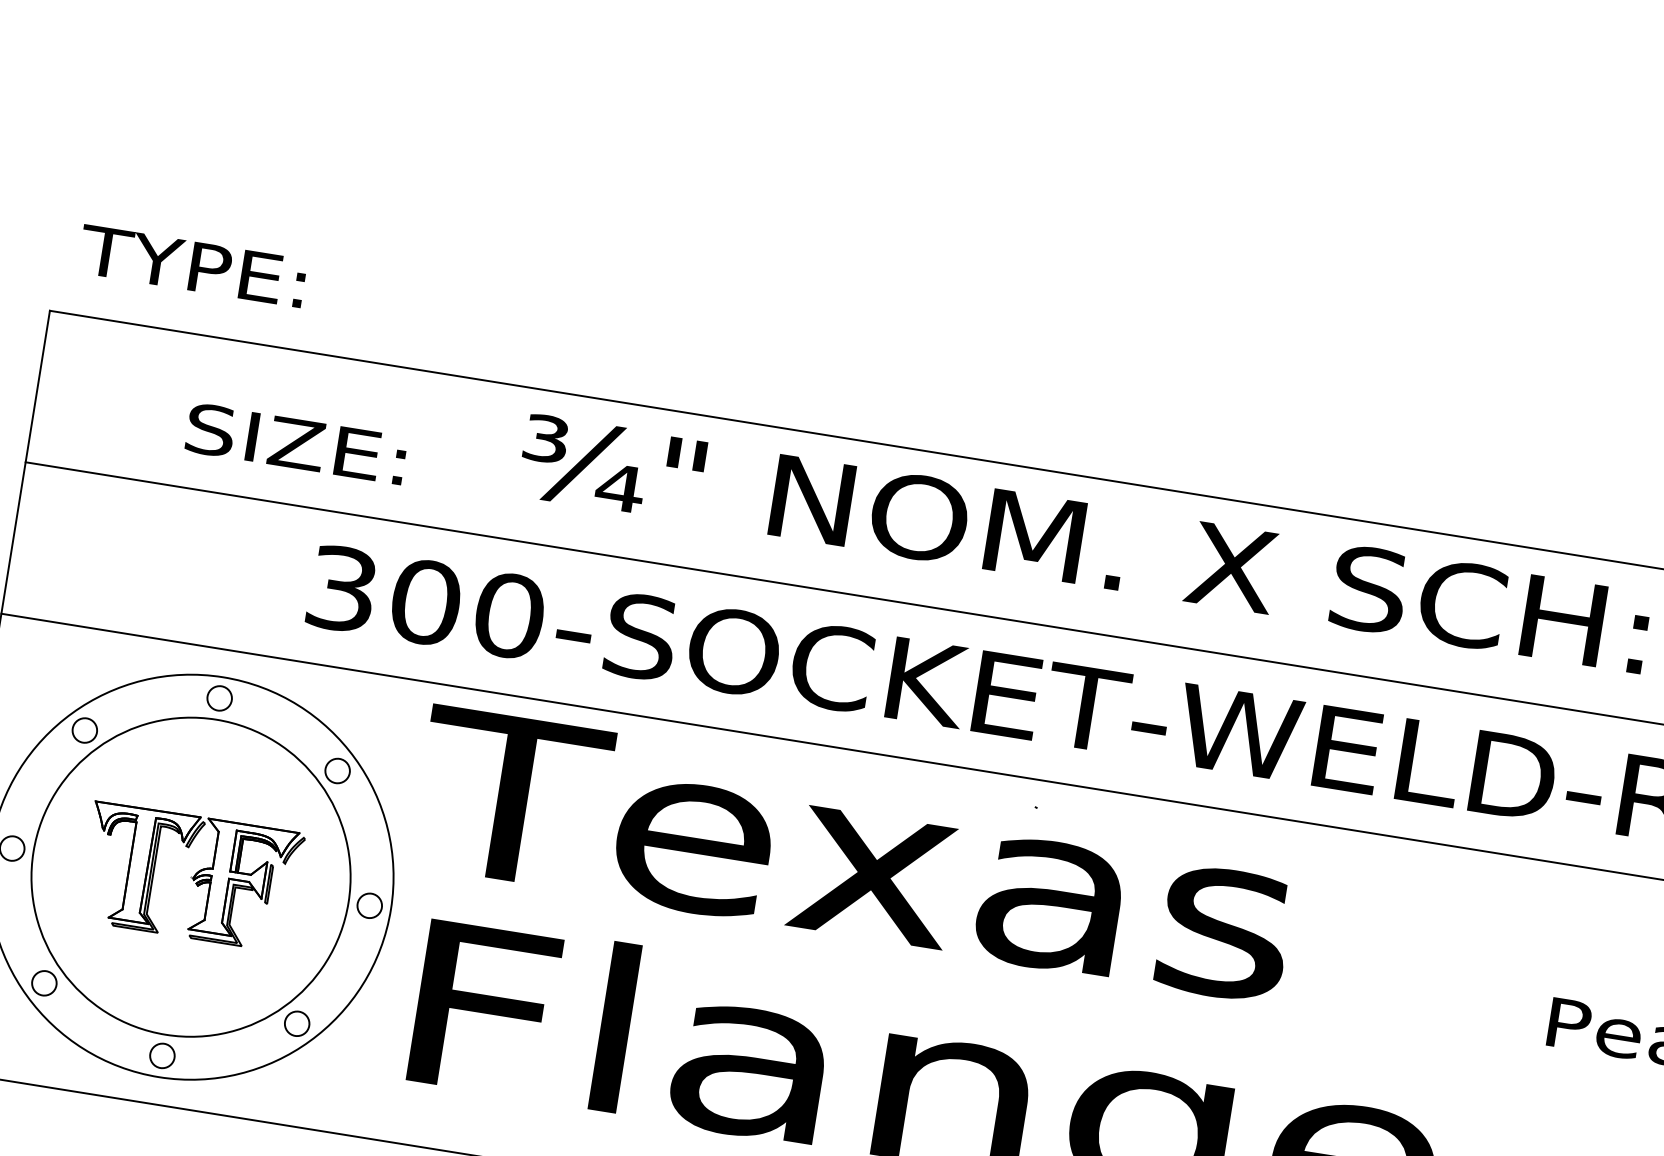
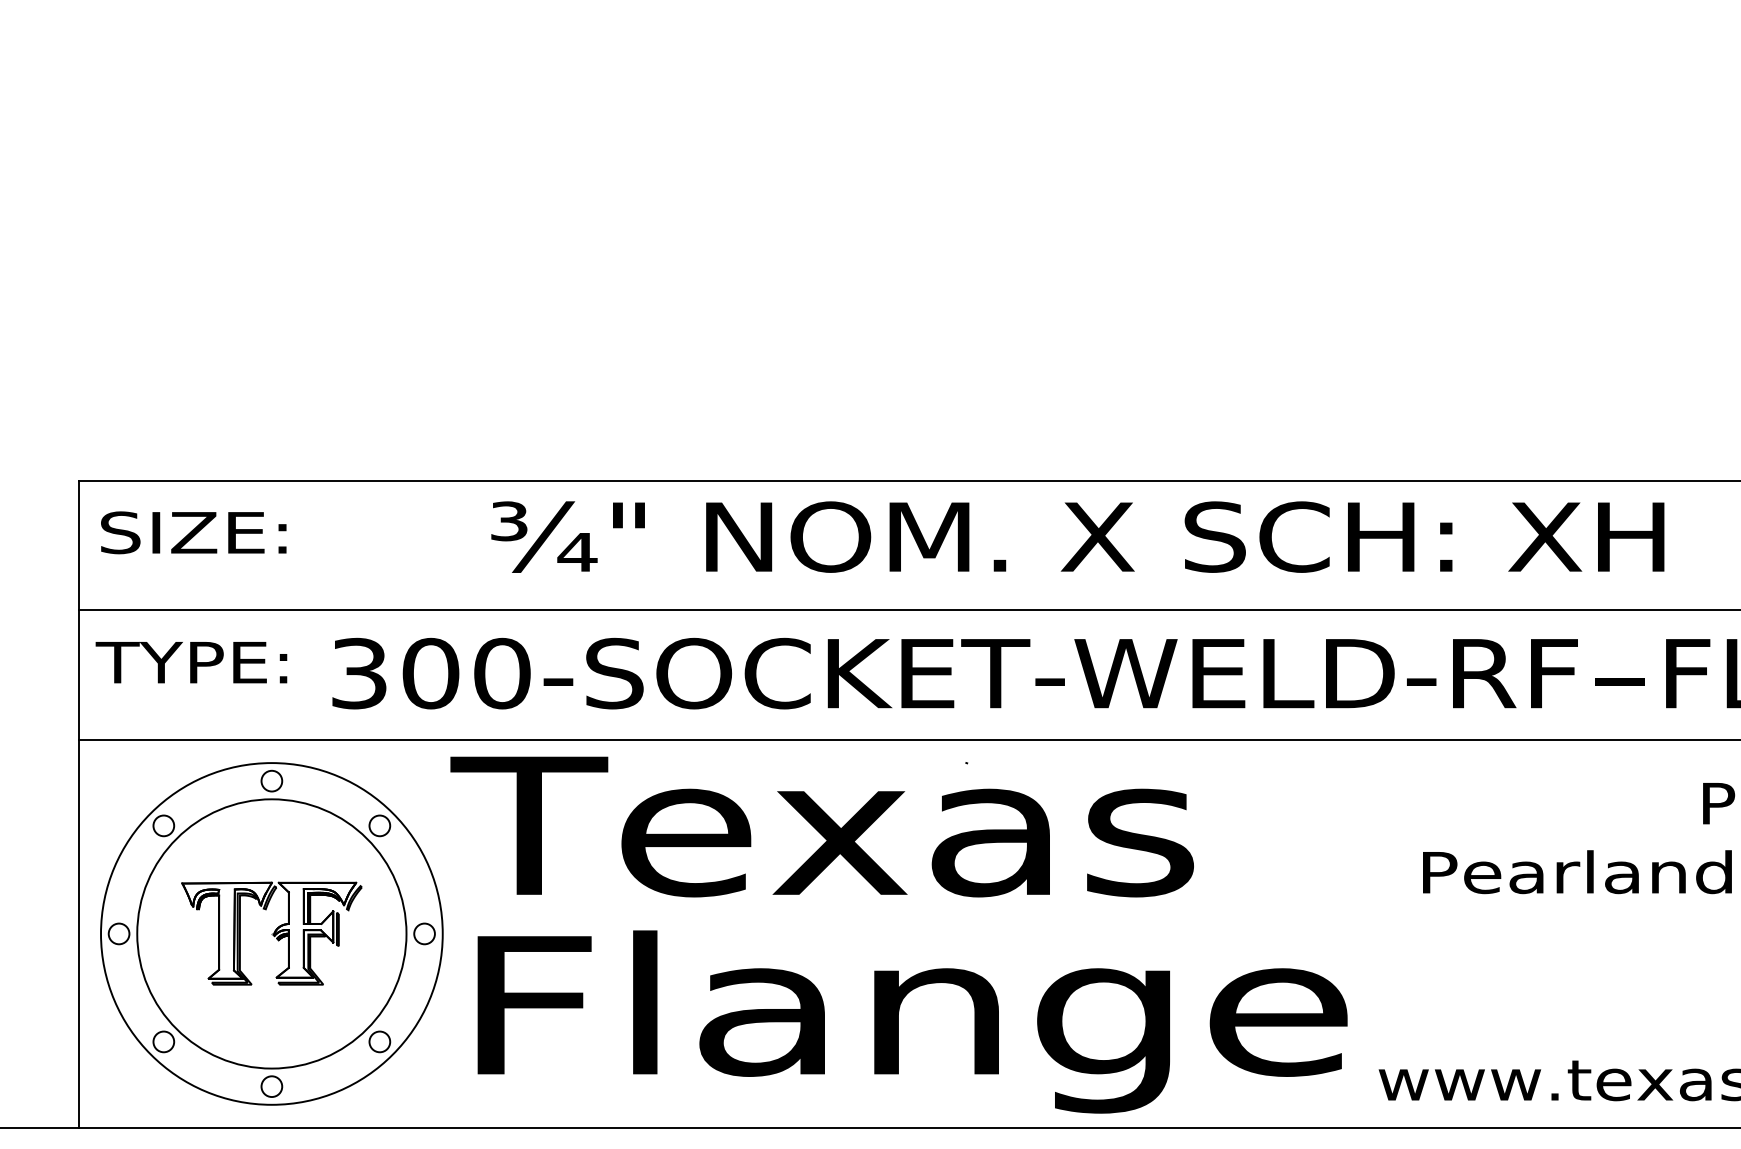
text: (192, 266) -> (191, 662), moved
text: (296, 443) -> (193, 532), moved

